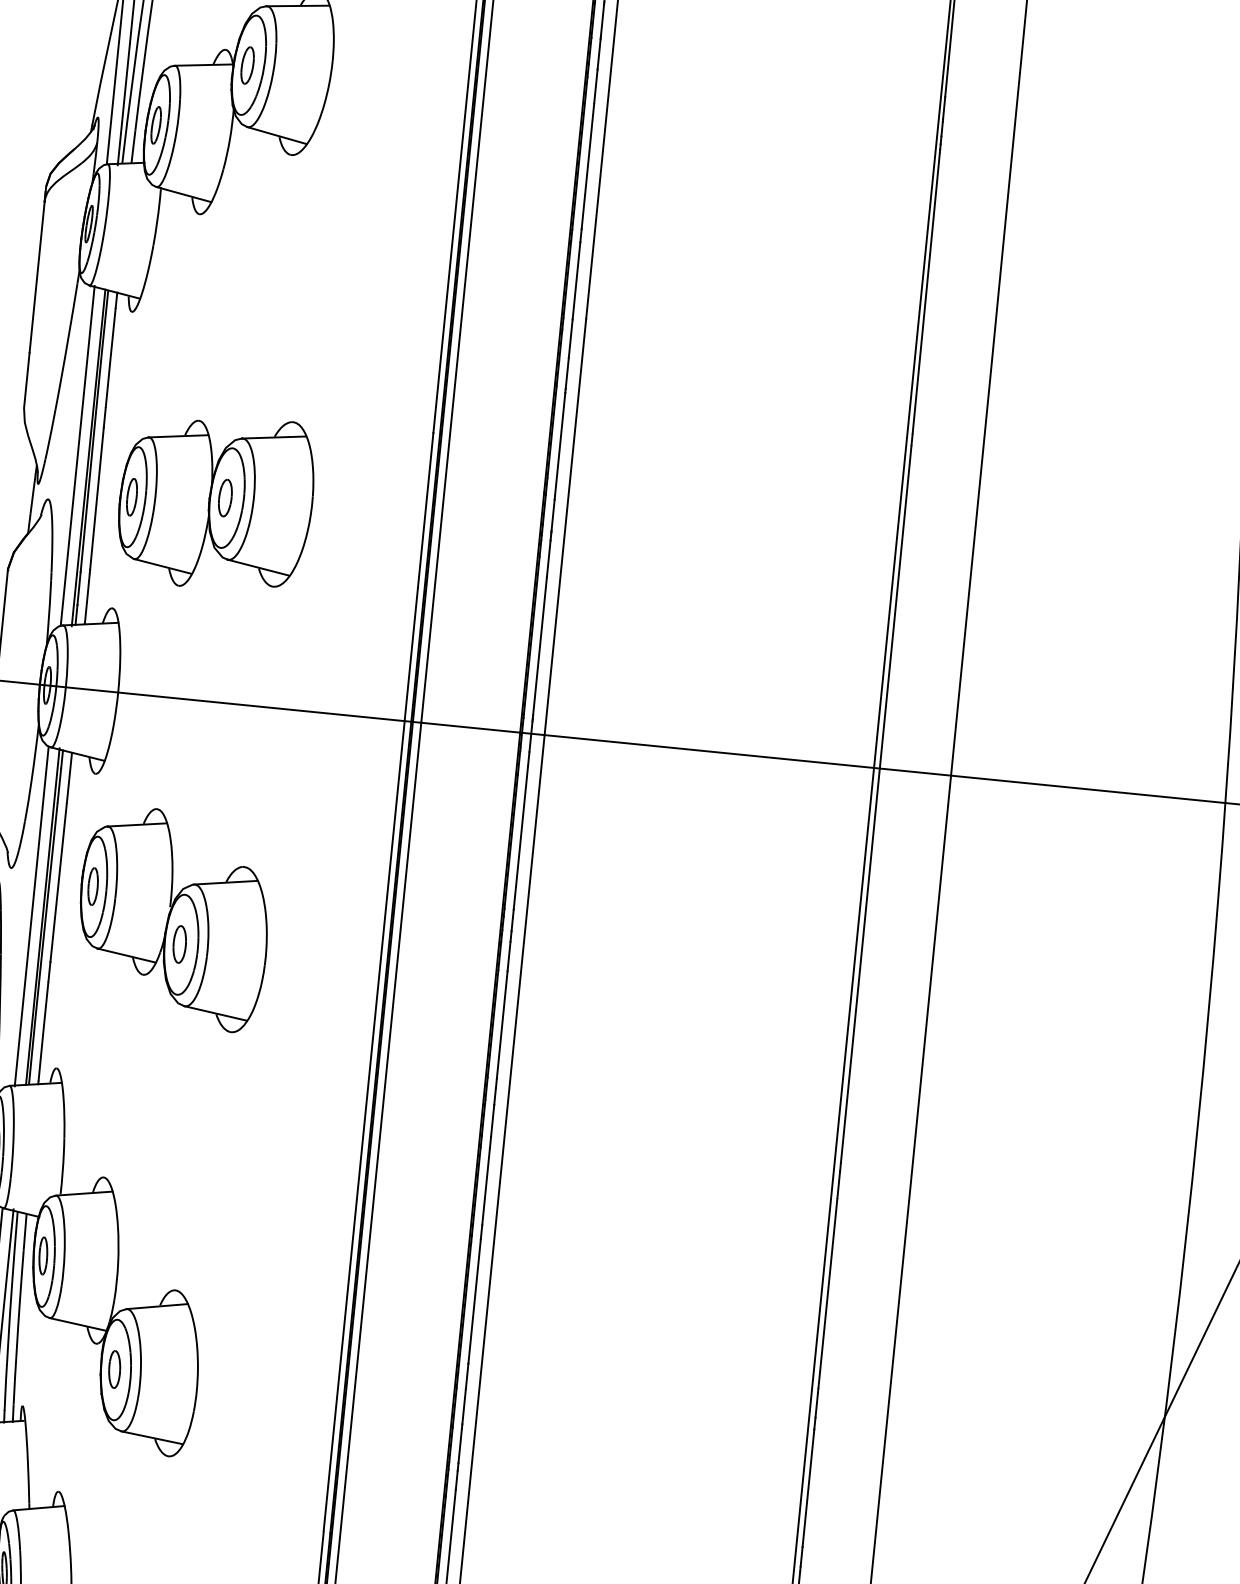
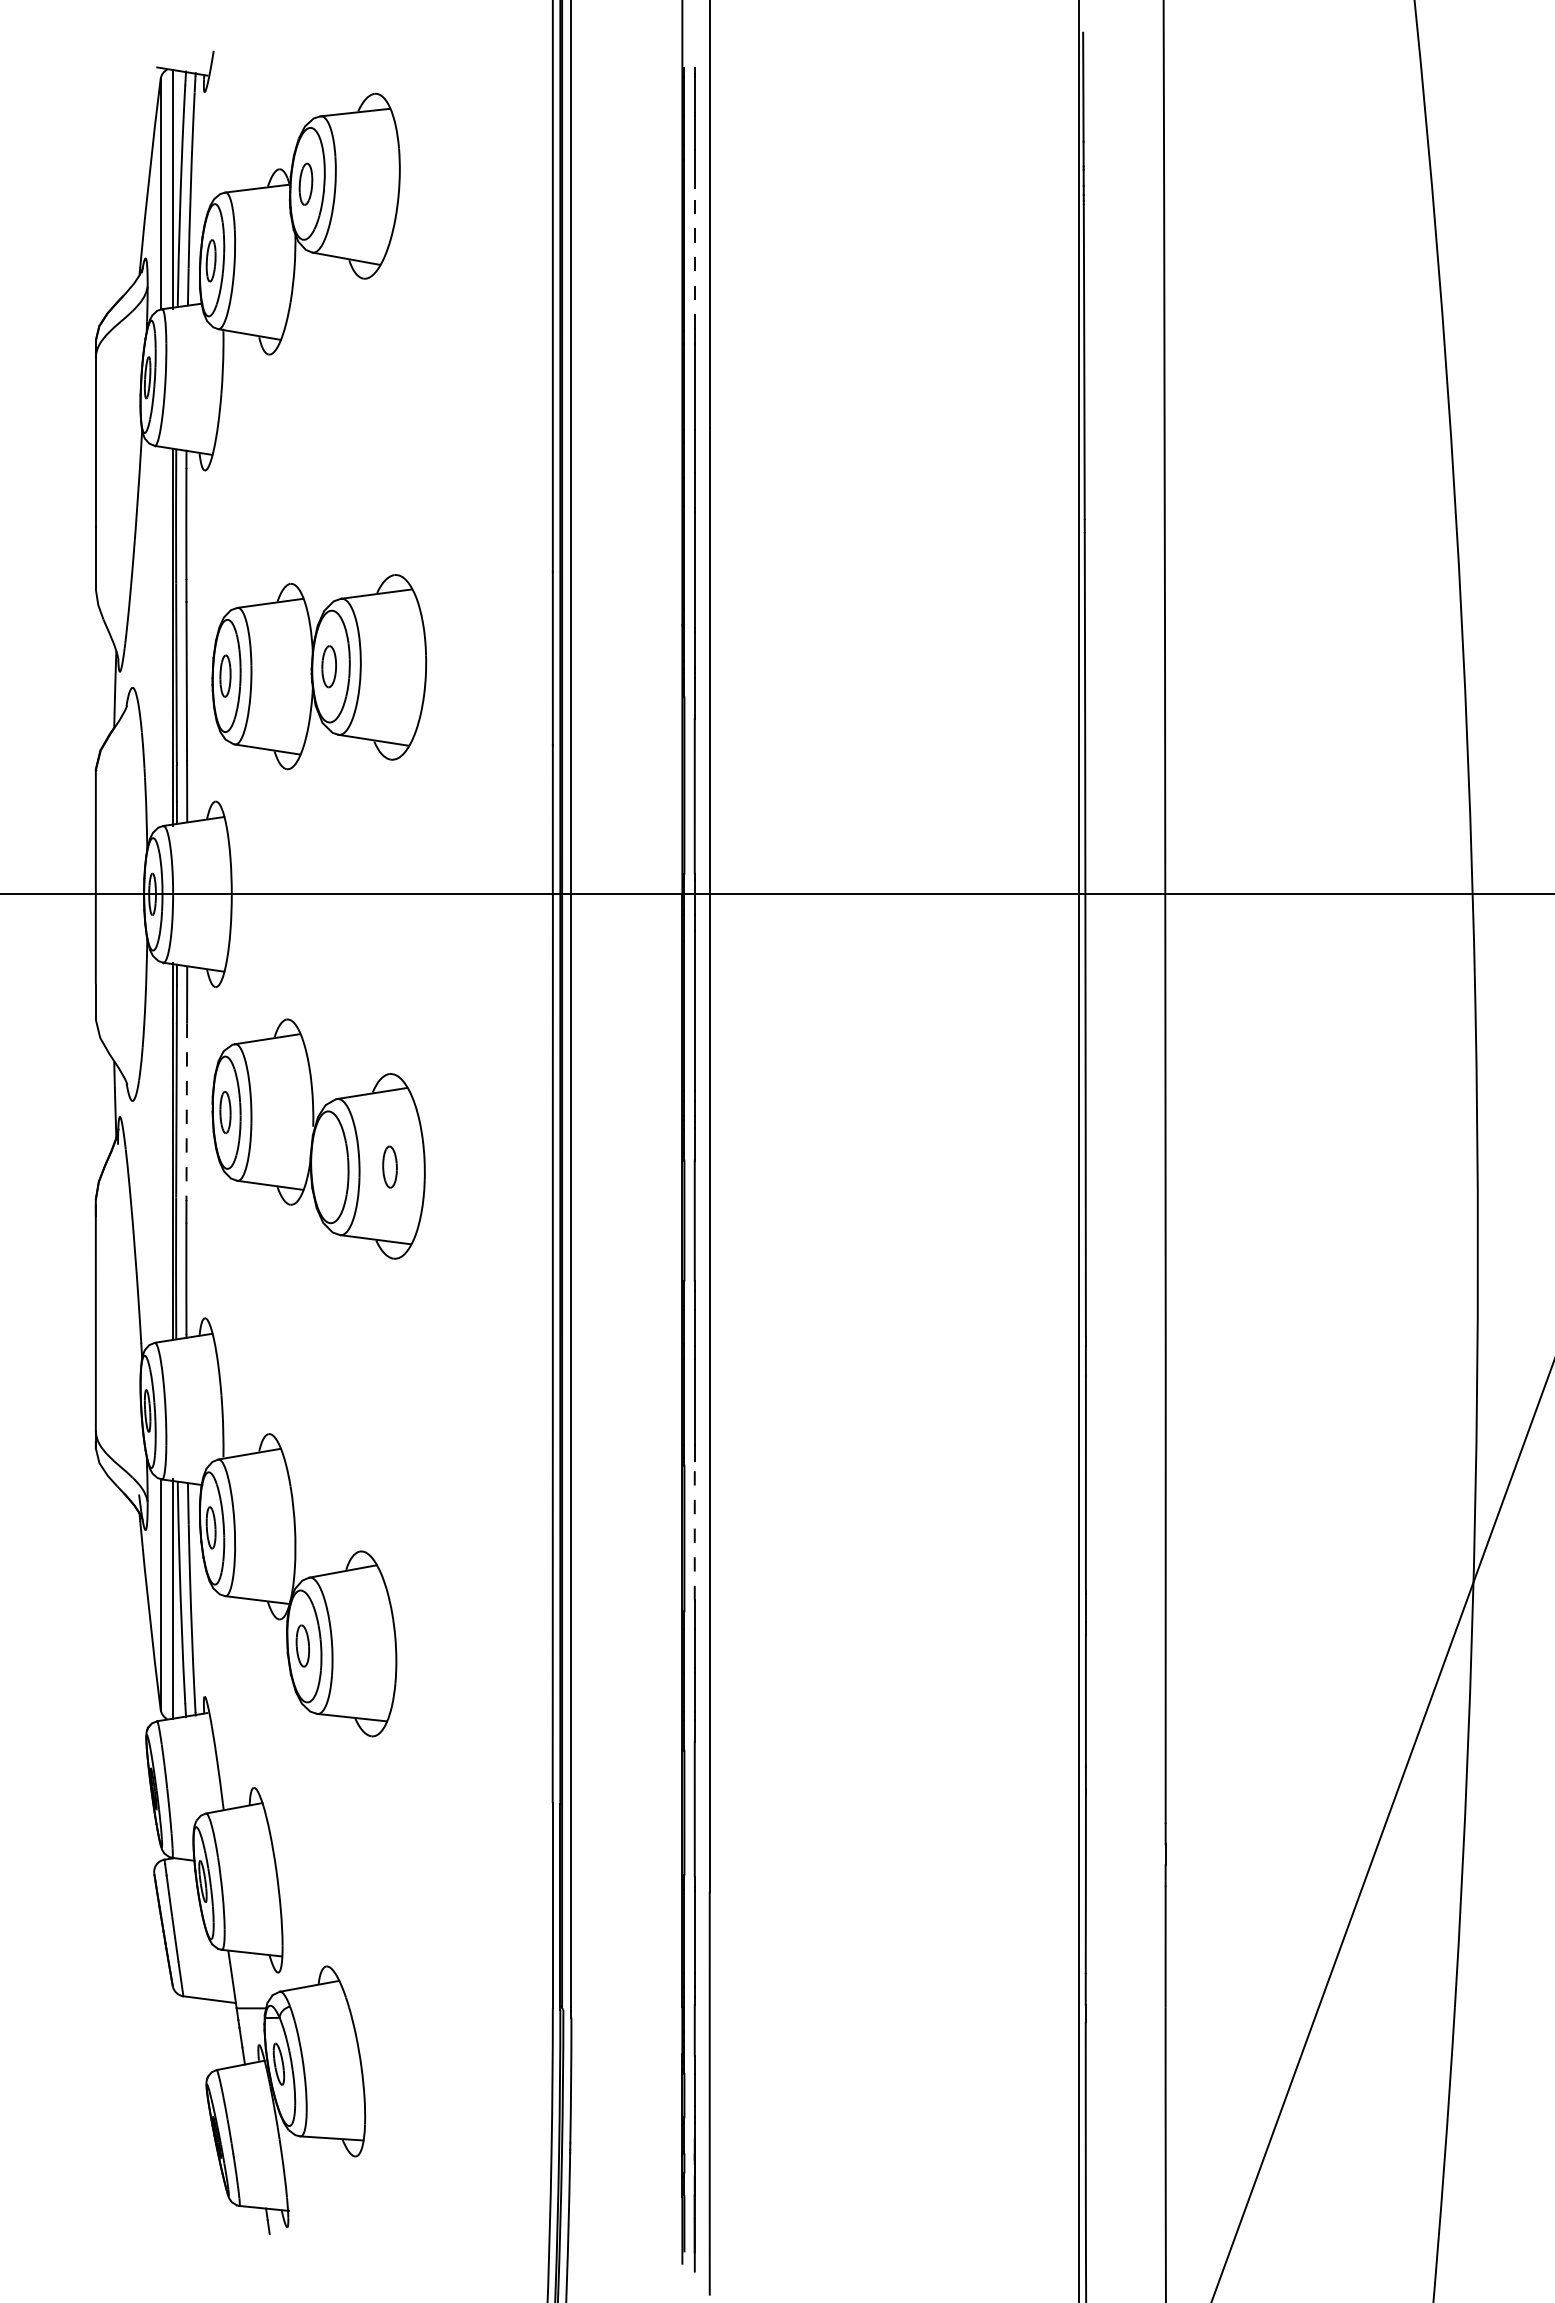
line: (587, 166) -> (694, 258), solid -> dashed
line: (77, 455) -> (160, 635), removed
line: (58, 883) -> (186, 1112), solid -> dashed
line: (31, 916) -> (160, 1152), removed
part: (179, 943) -> (389, 1166), moved
line: (474, 1301) -> (694, 1530), solid -> dashed

